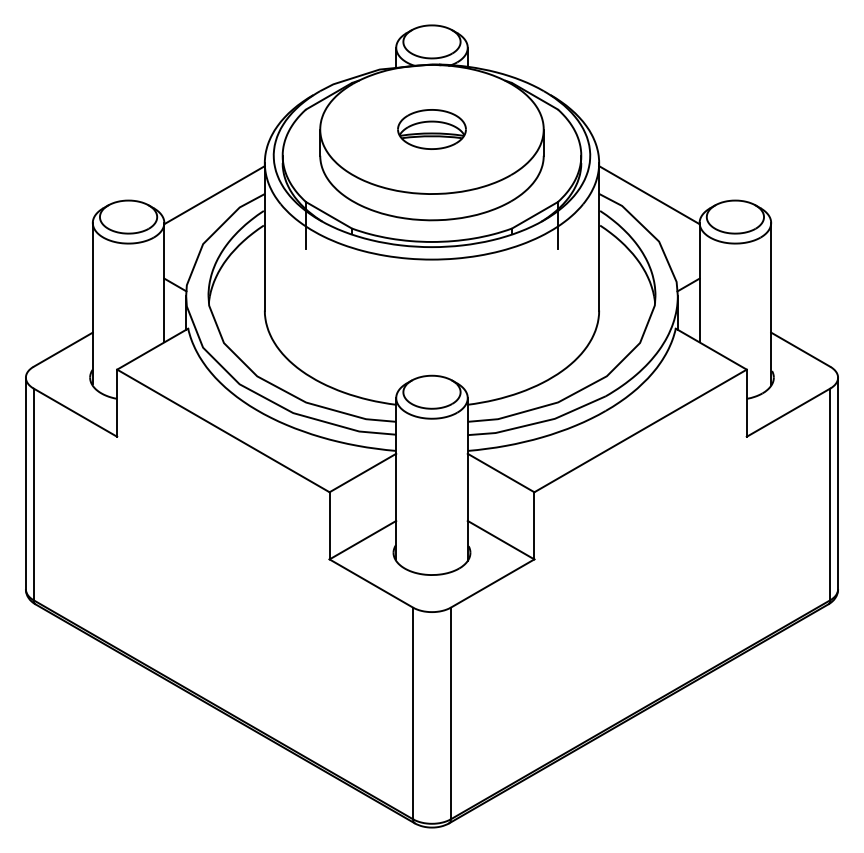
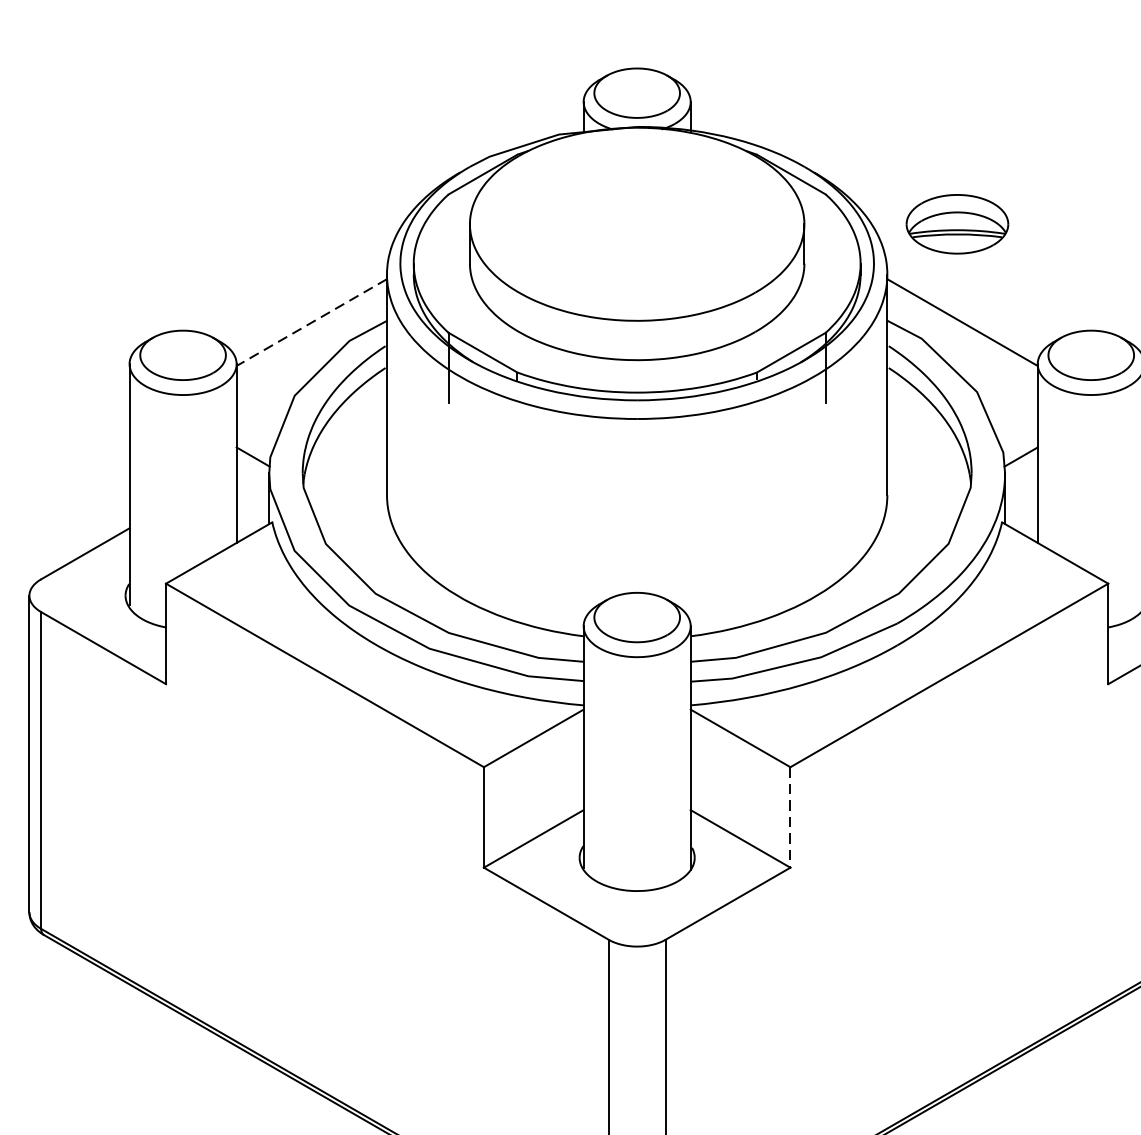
part: (431, 129) -> (956, 224), moved
line: (214, 195) -> (311, 323), solid -> dashed
line: (534, 525) -> (790, 816), solid -> dashed

